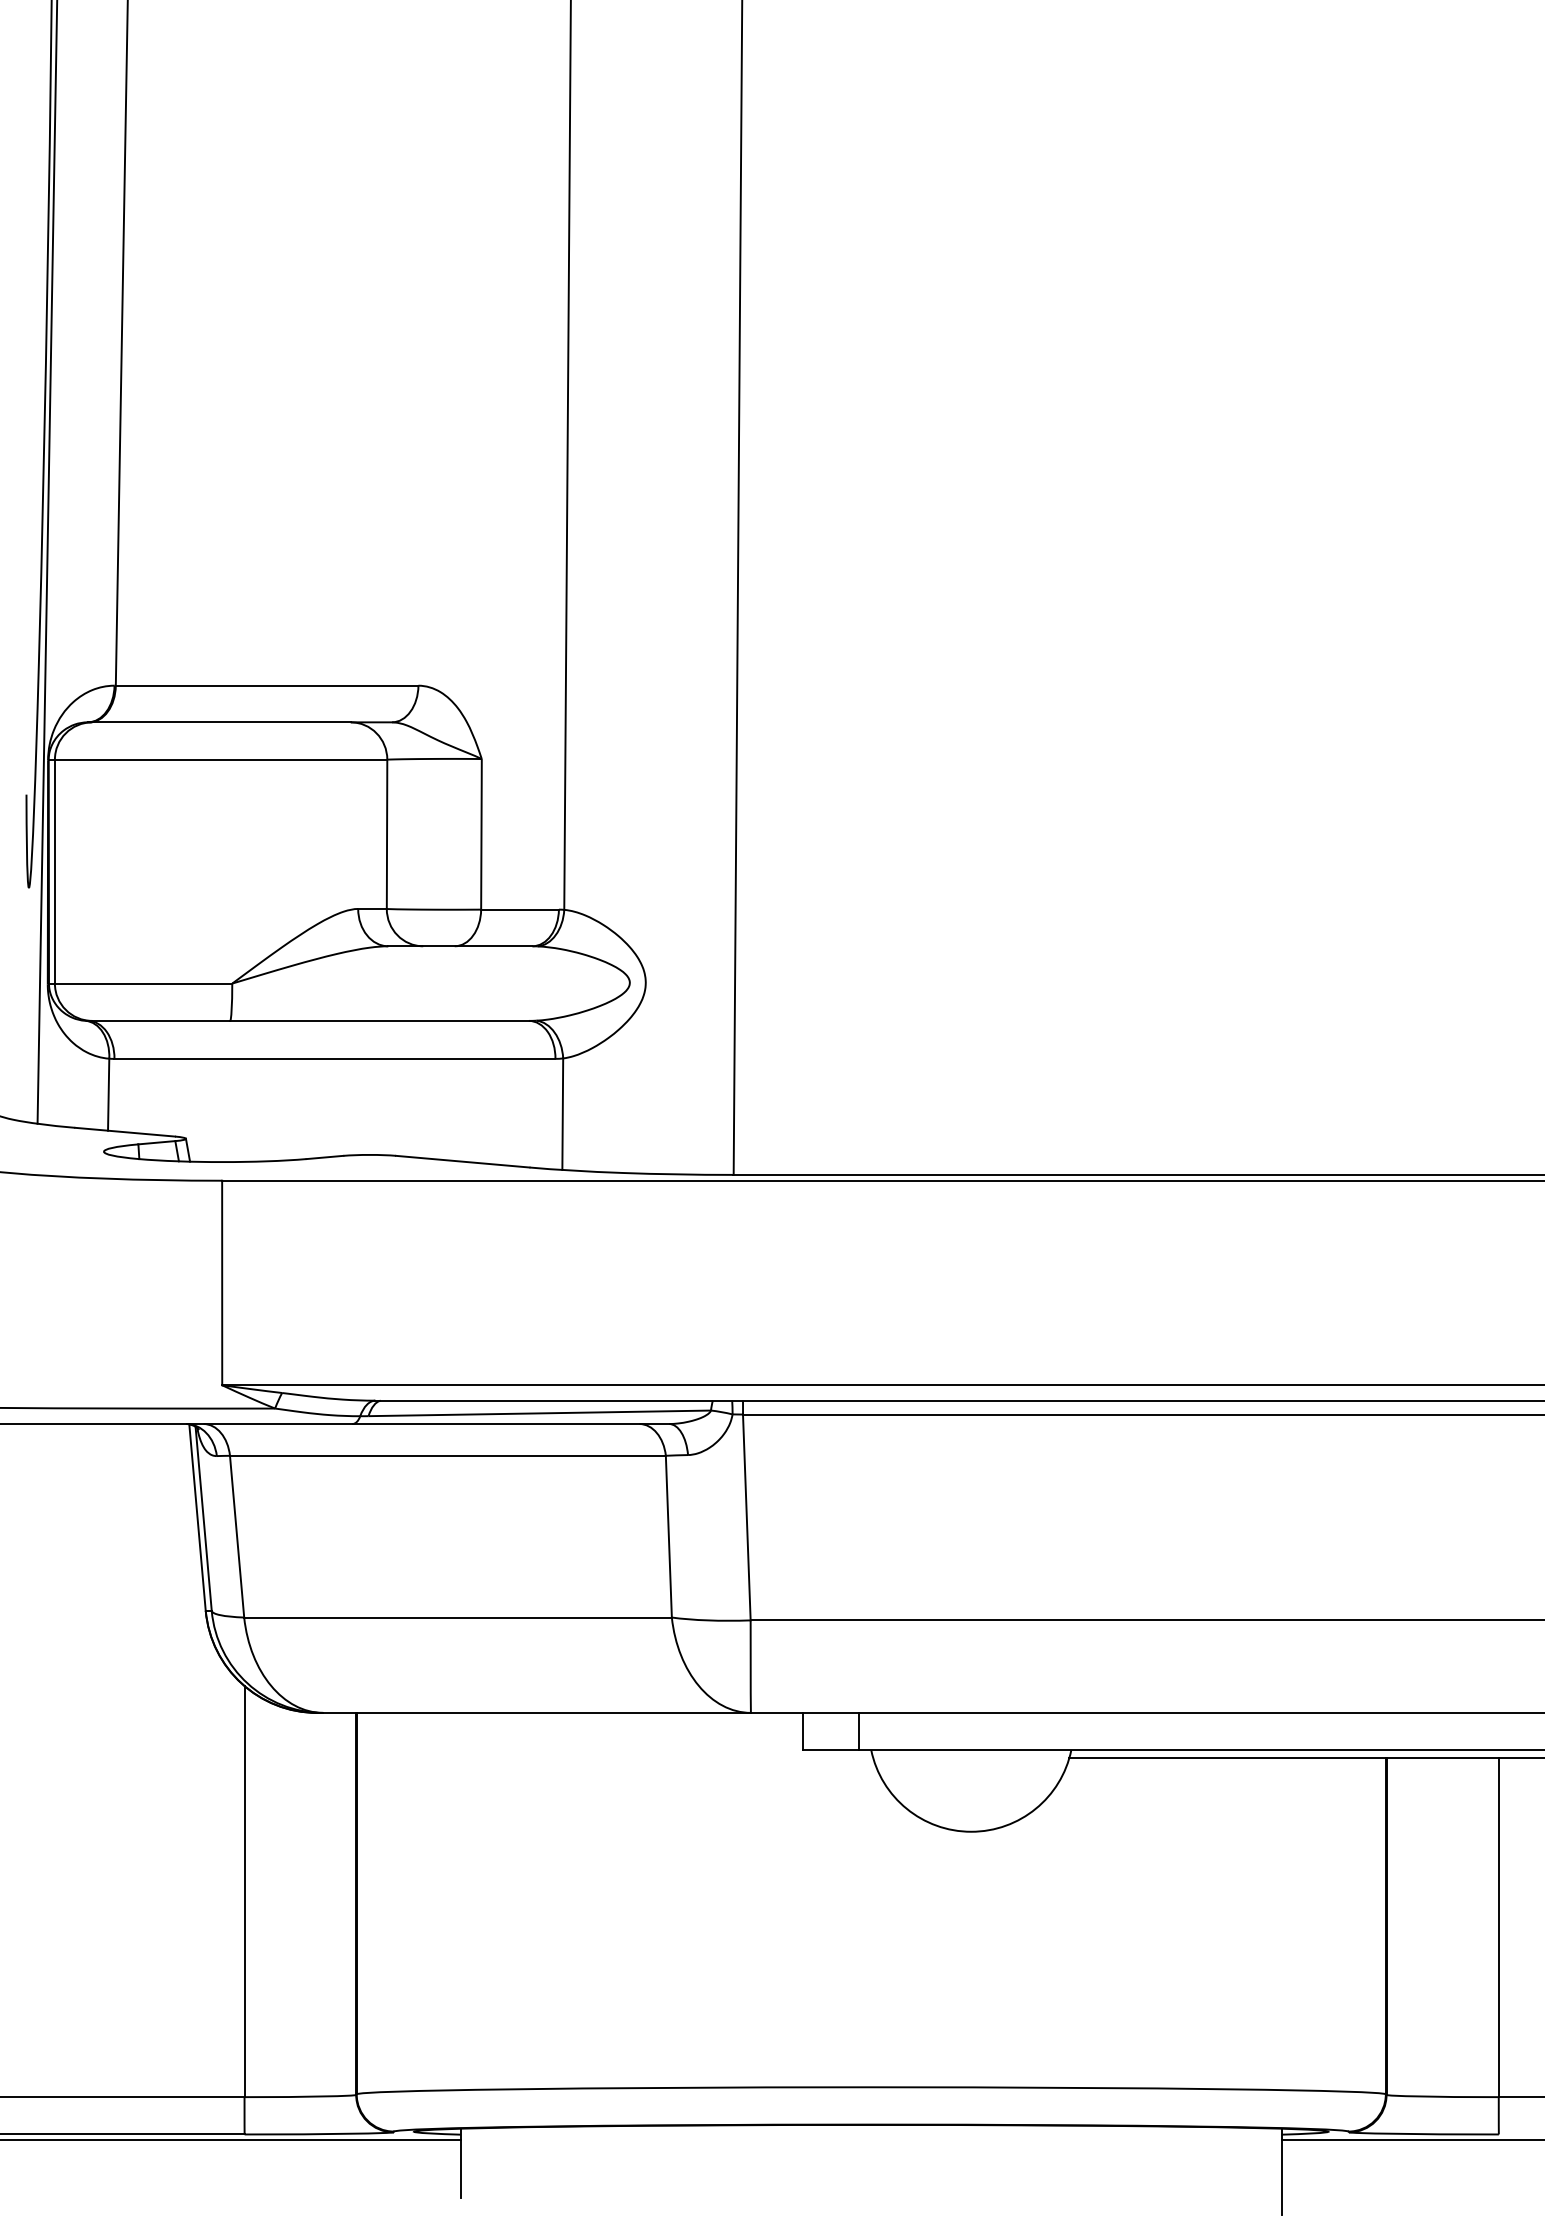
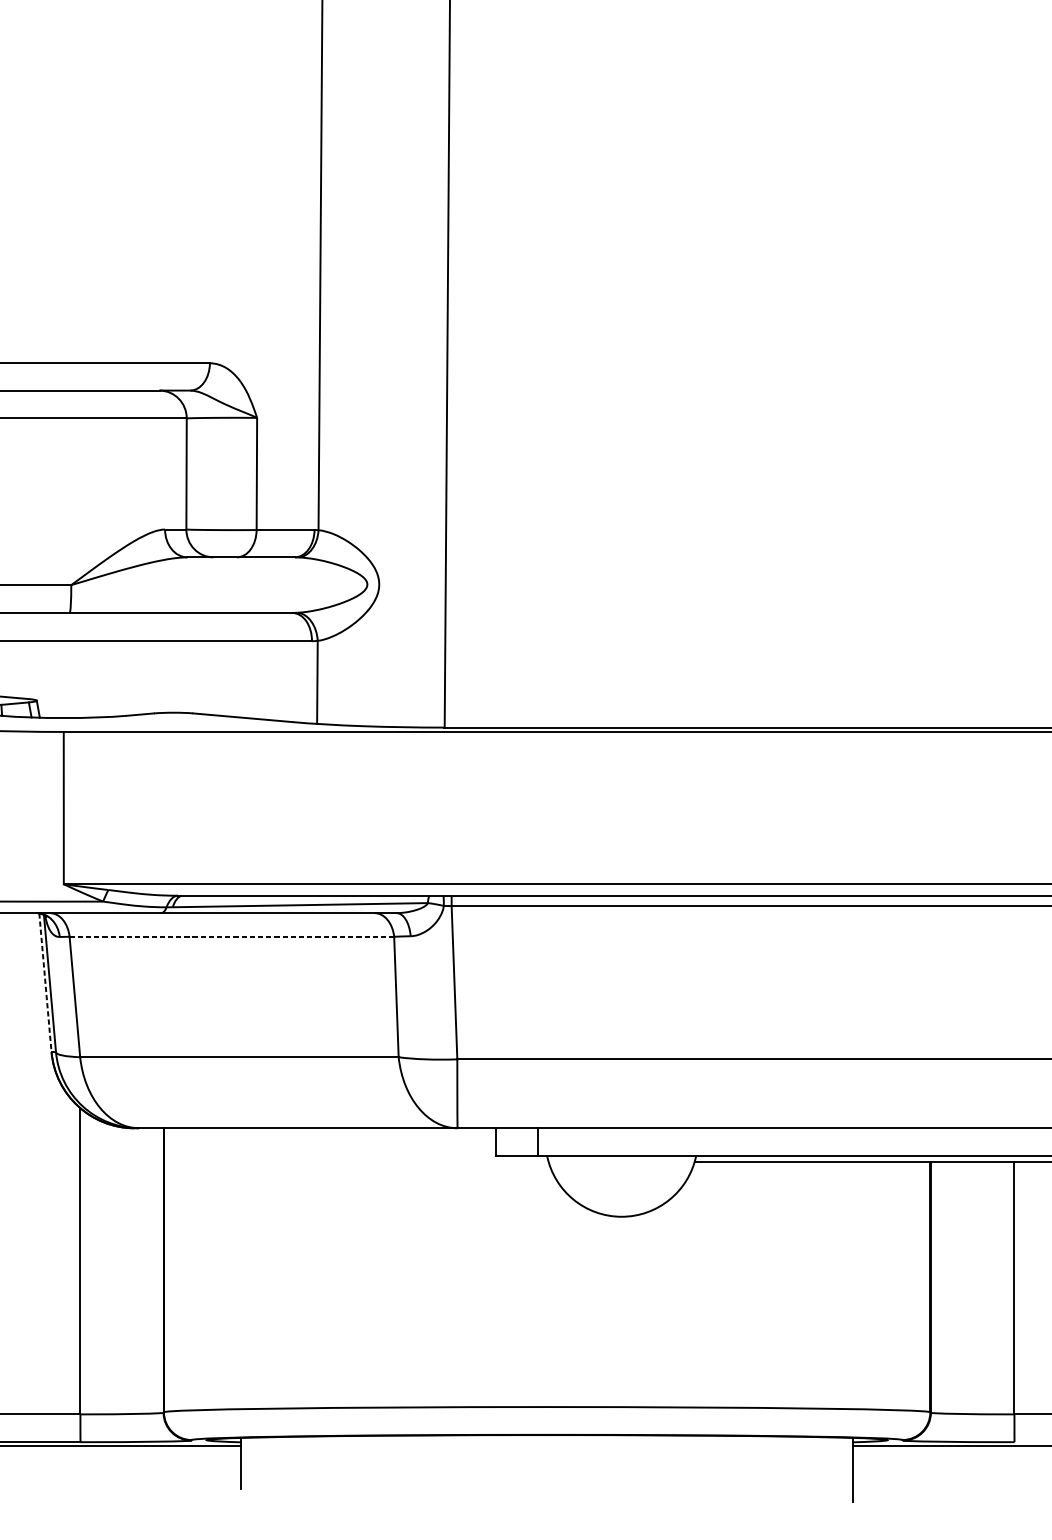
line: (447, 1455) -> (231, 936), solid -> dashed
line: (197, 1517) -> (45, 982), solid -> dashed

